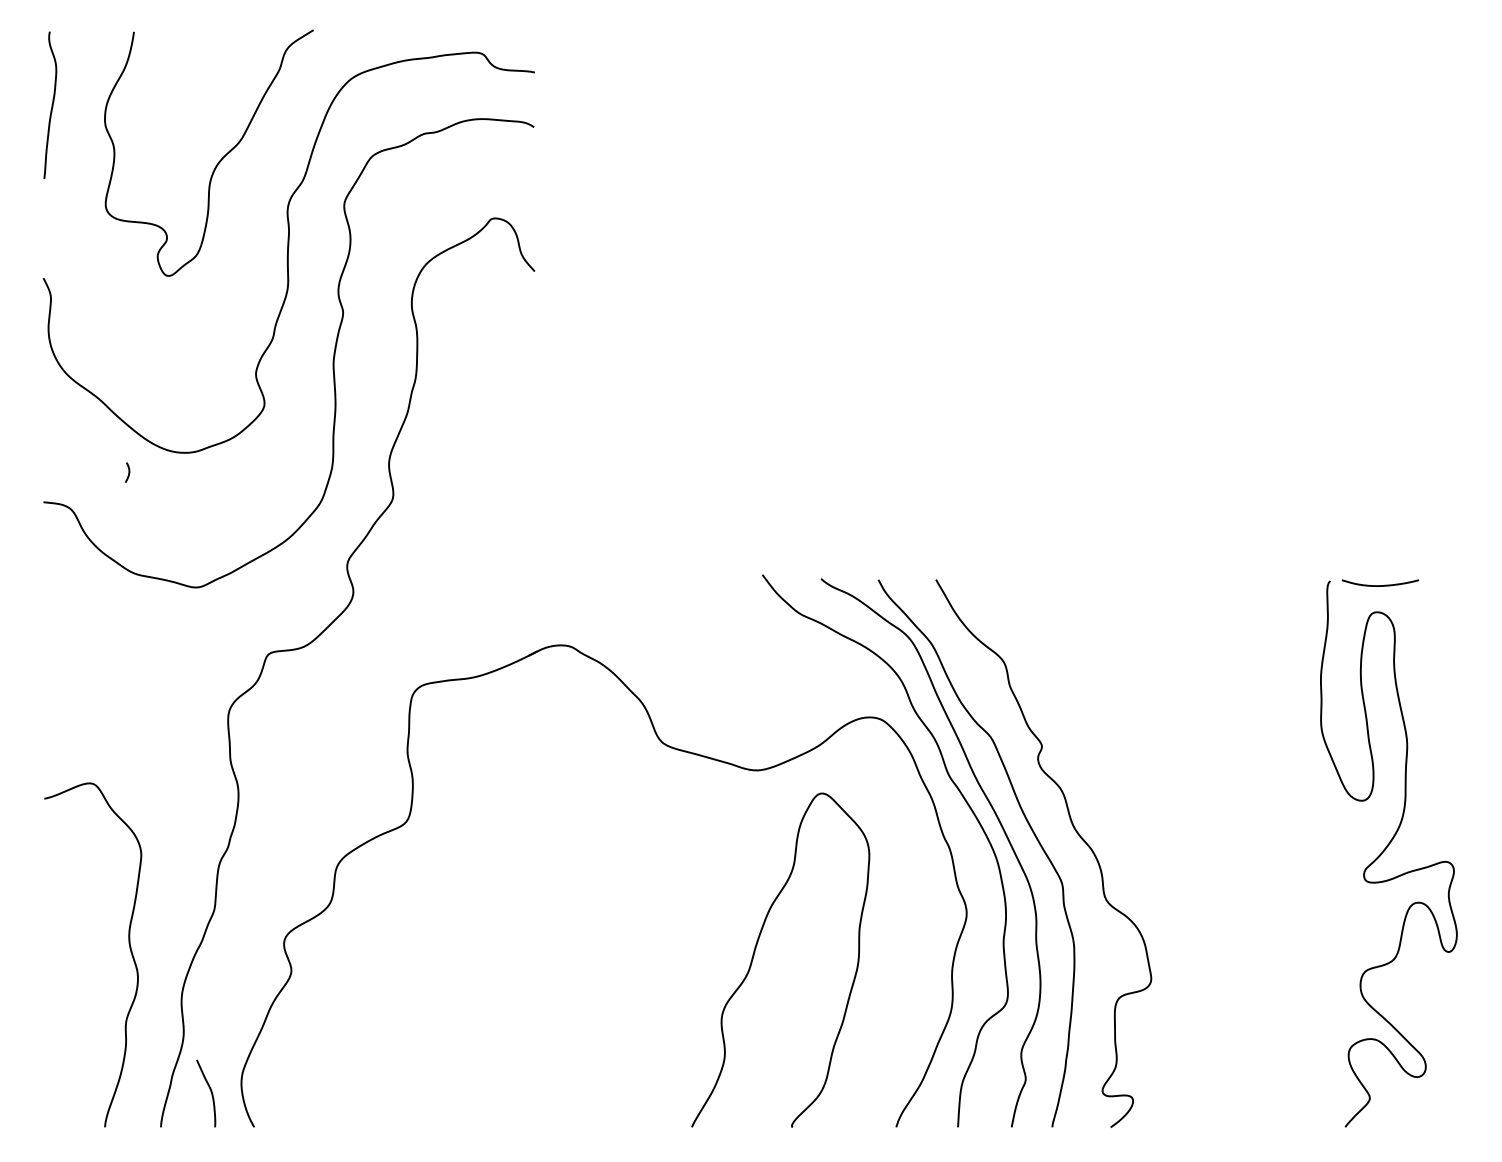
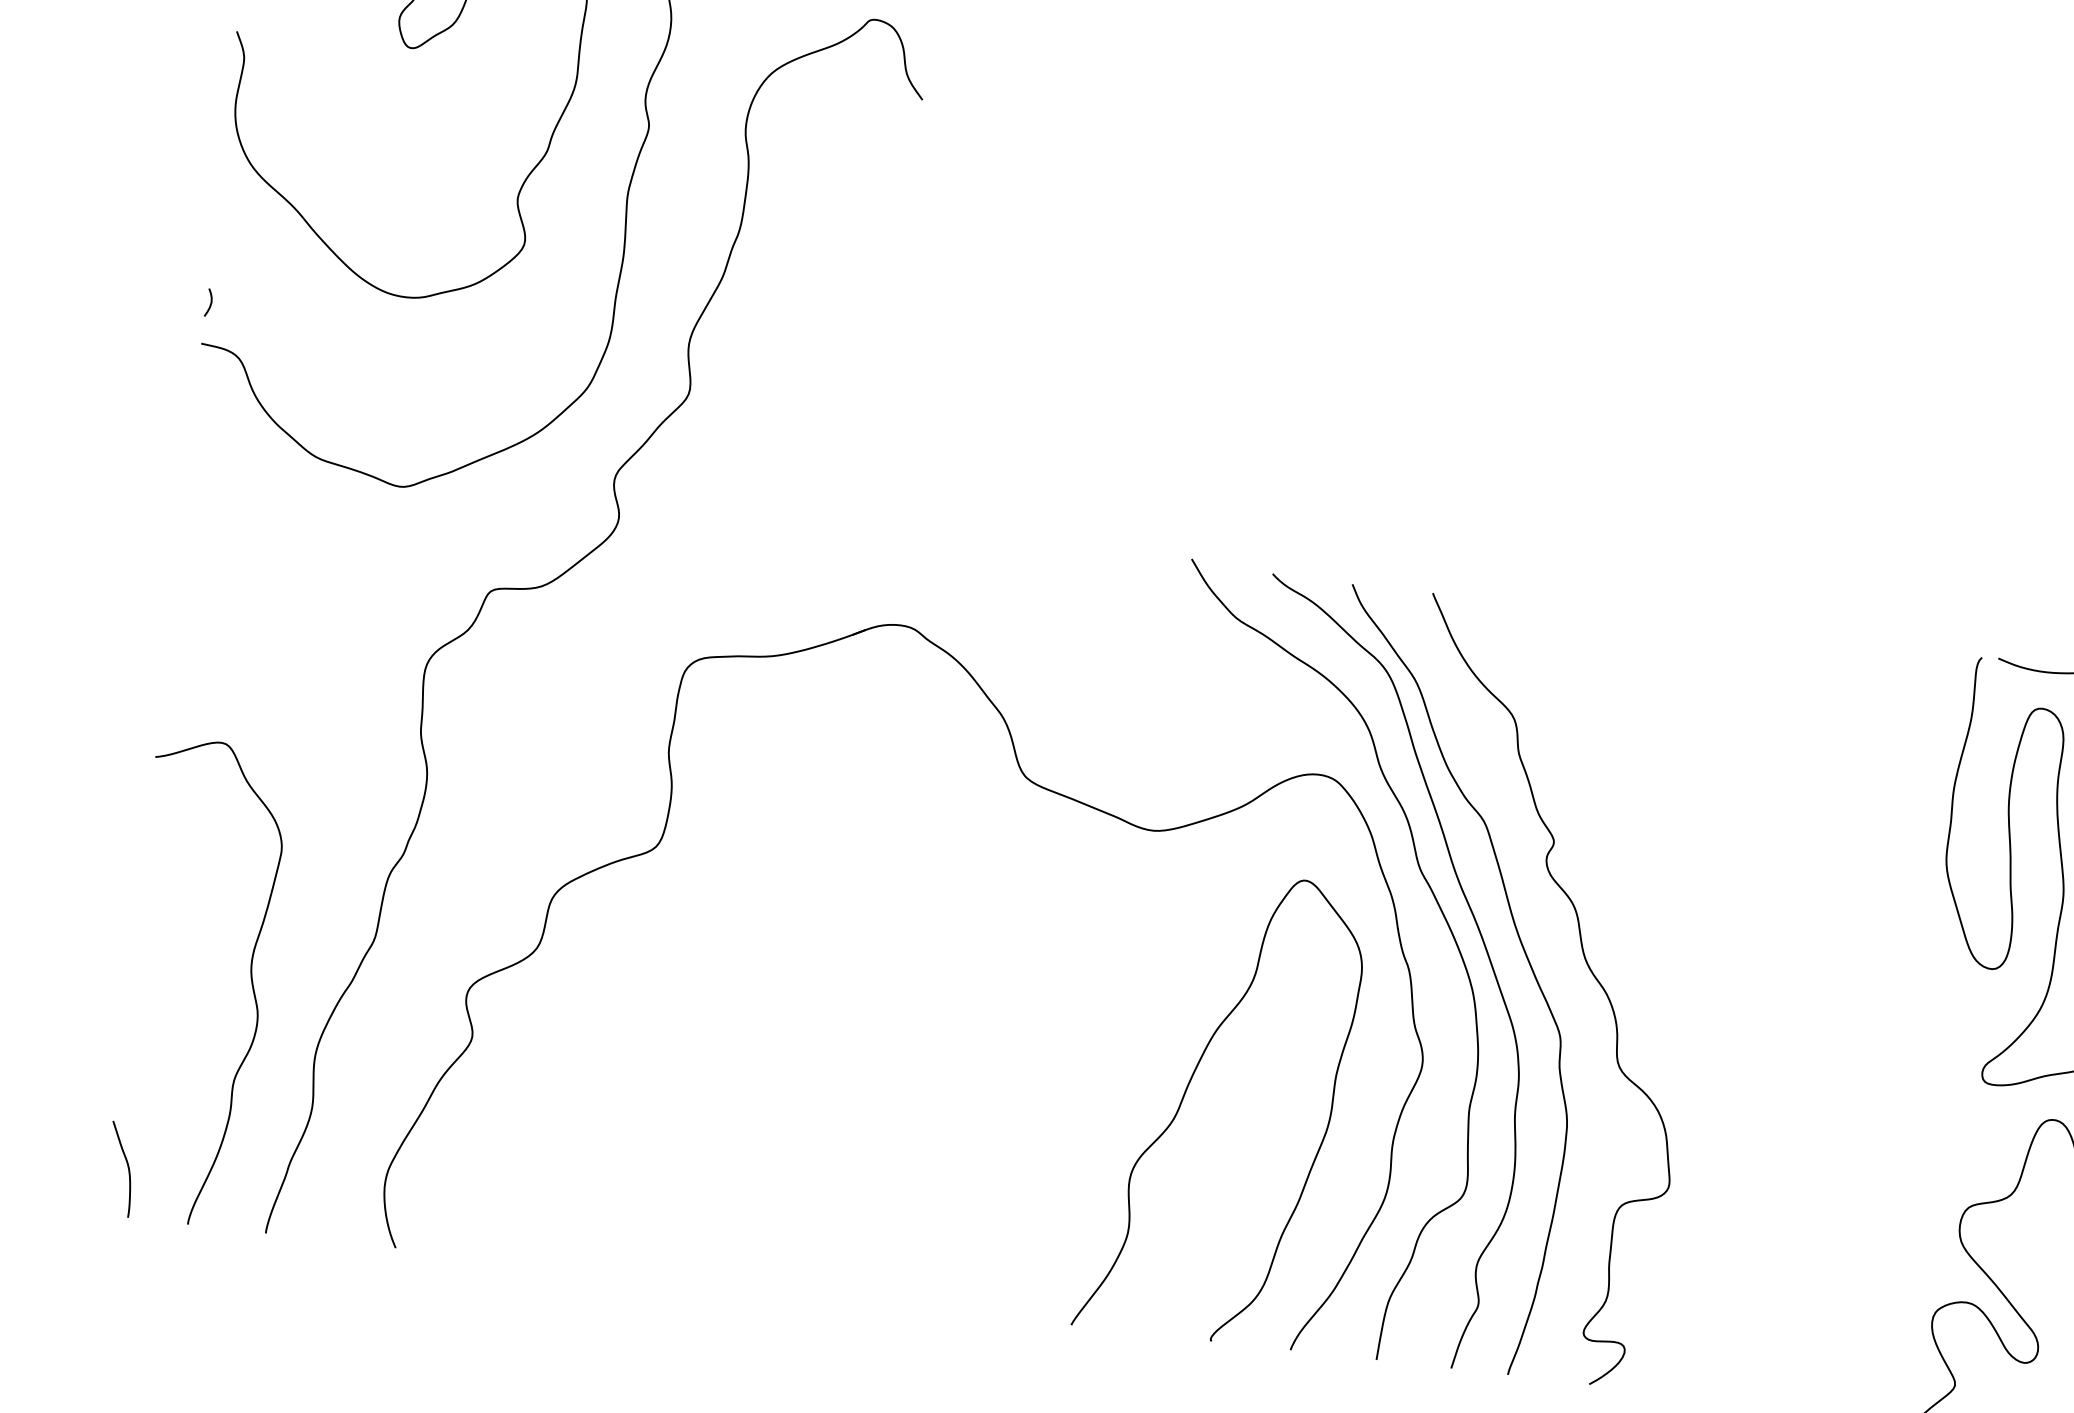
curve: (128, 472) -> (210, 302), moved
curve: (755, 952) -> (1187, 1091), moved
curve: (210, 1092) -> (127, 1168), moved

